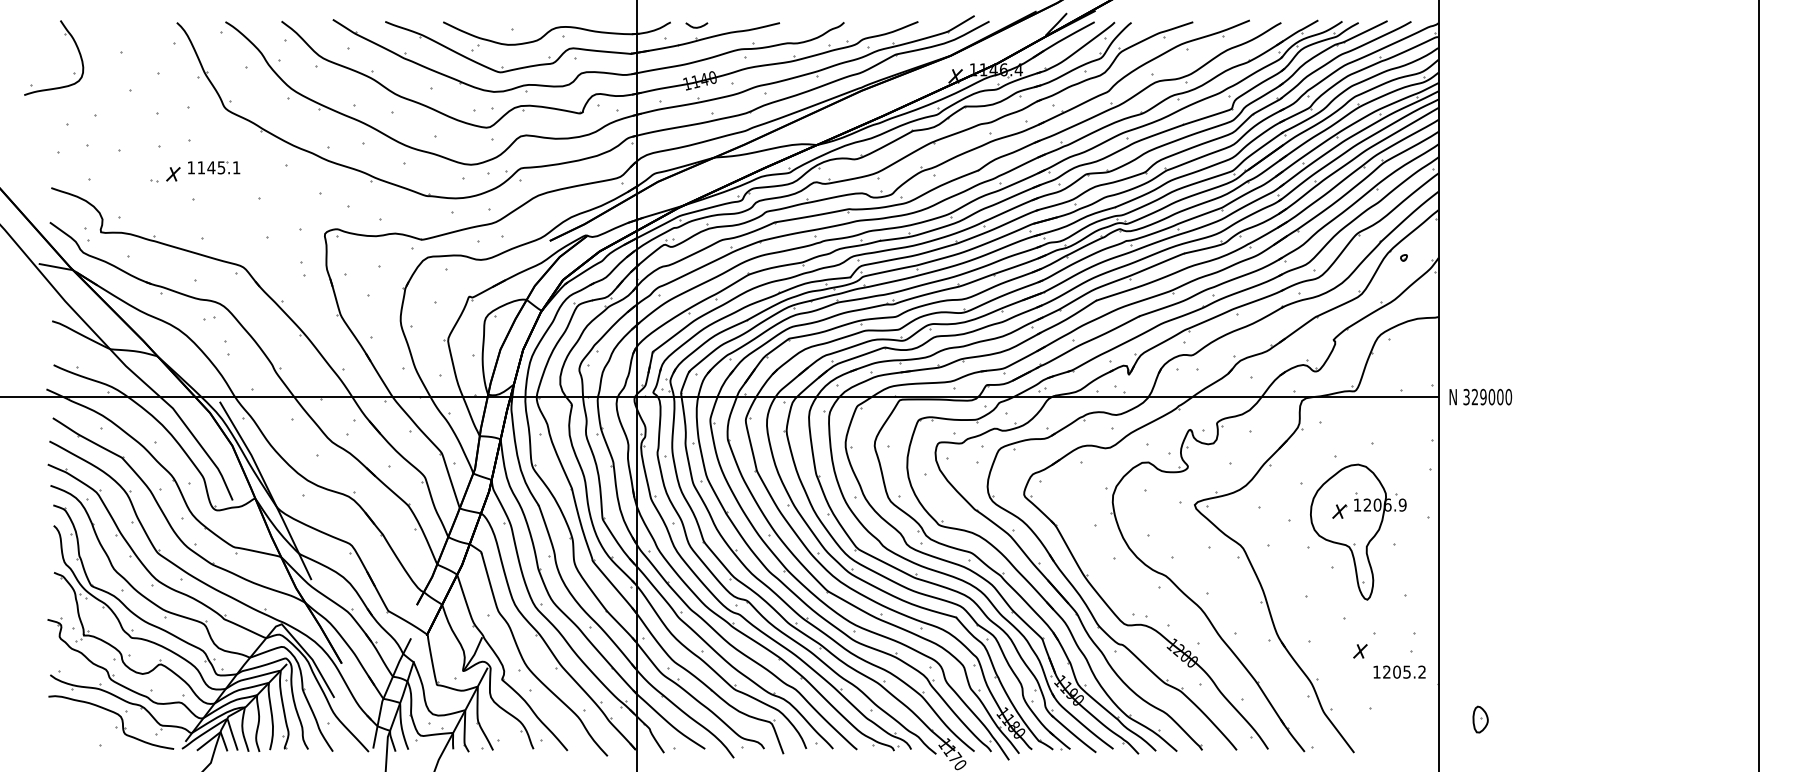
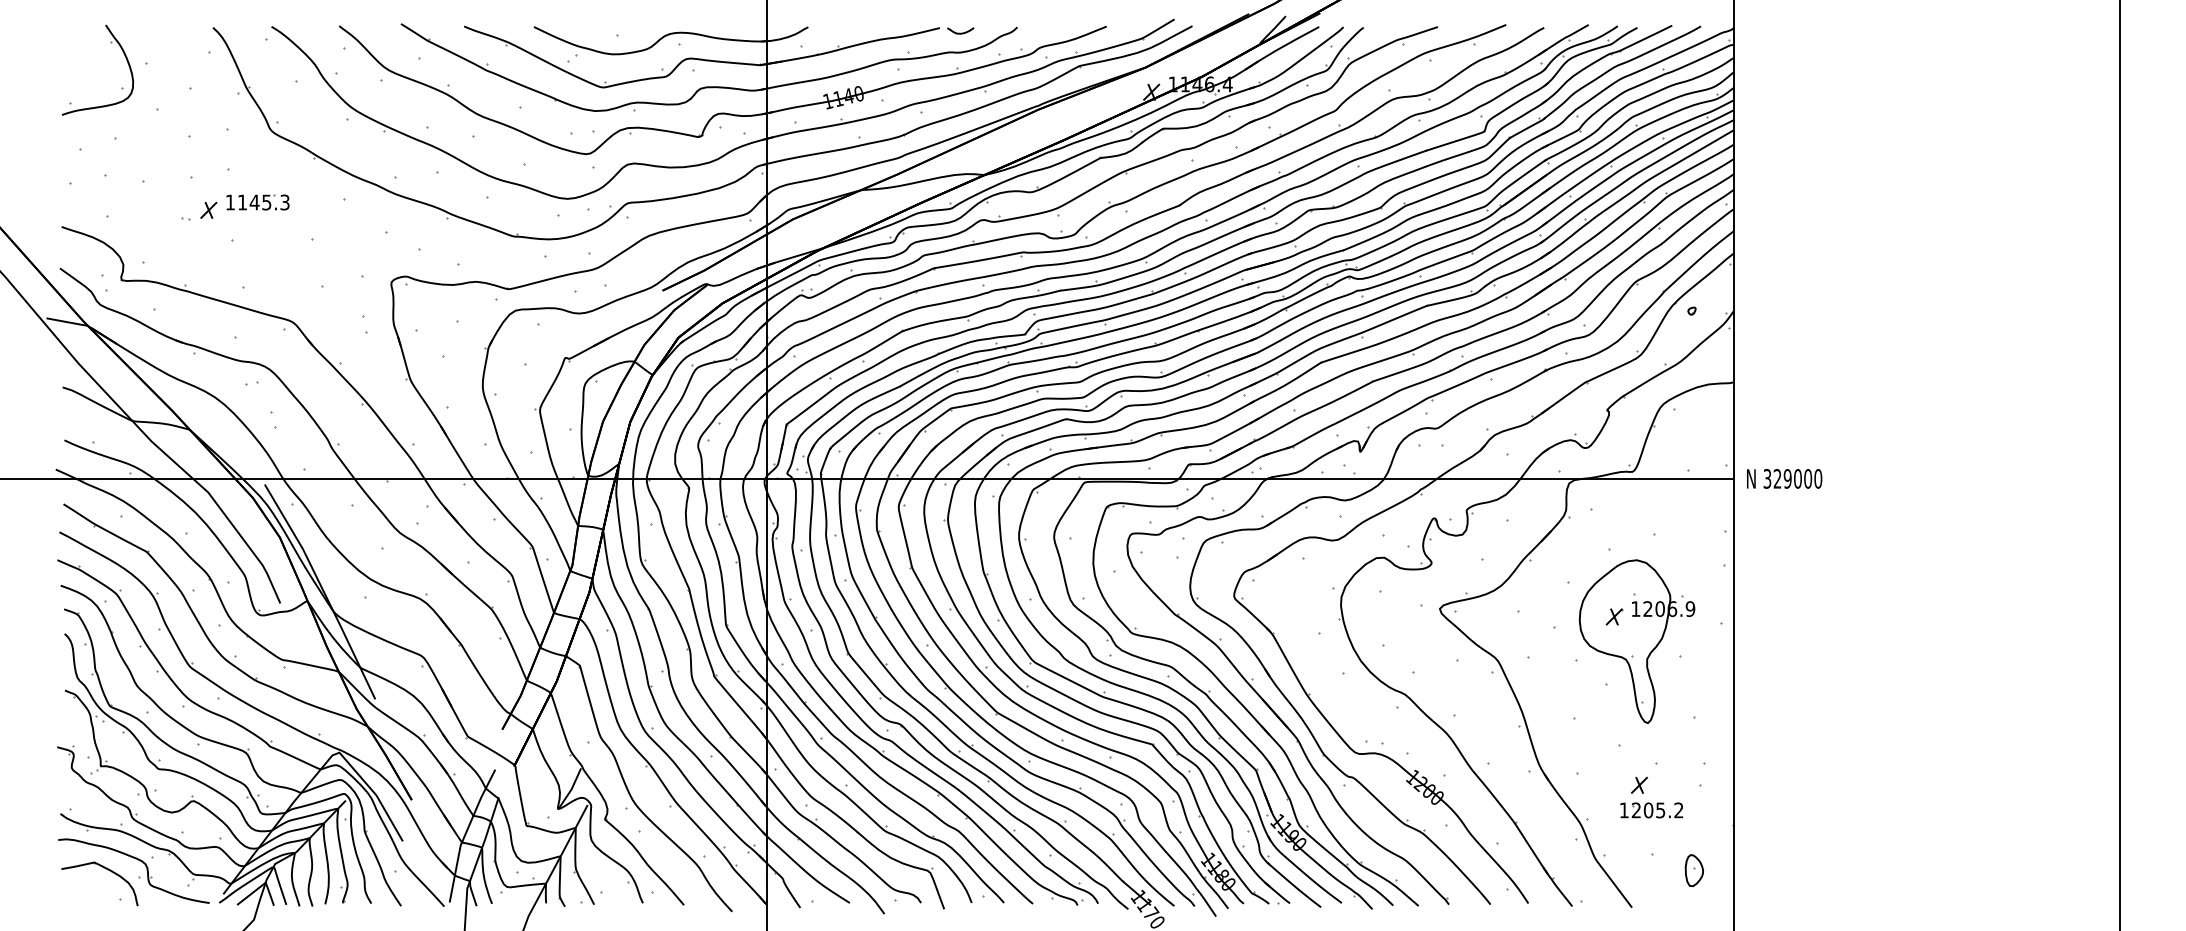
curve: (696, 26) -> (960, 32), moved
part: (65, 35) -> (111, 43), moved
text: (236, 167) -> (284, 202), 1145.1 -> 1145.3
part: (1399, 672) -> (1651, 810), moved
part: (1479, 719) -> (1693, 870), moved
part: (89, 722) -> (107, 870), added

